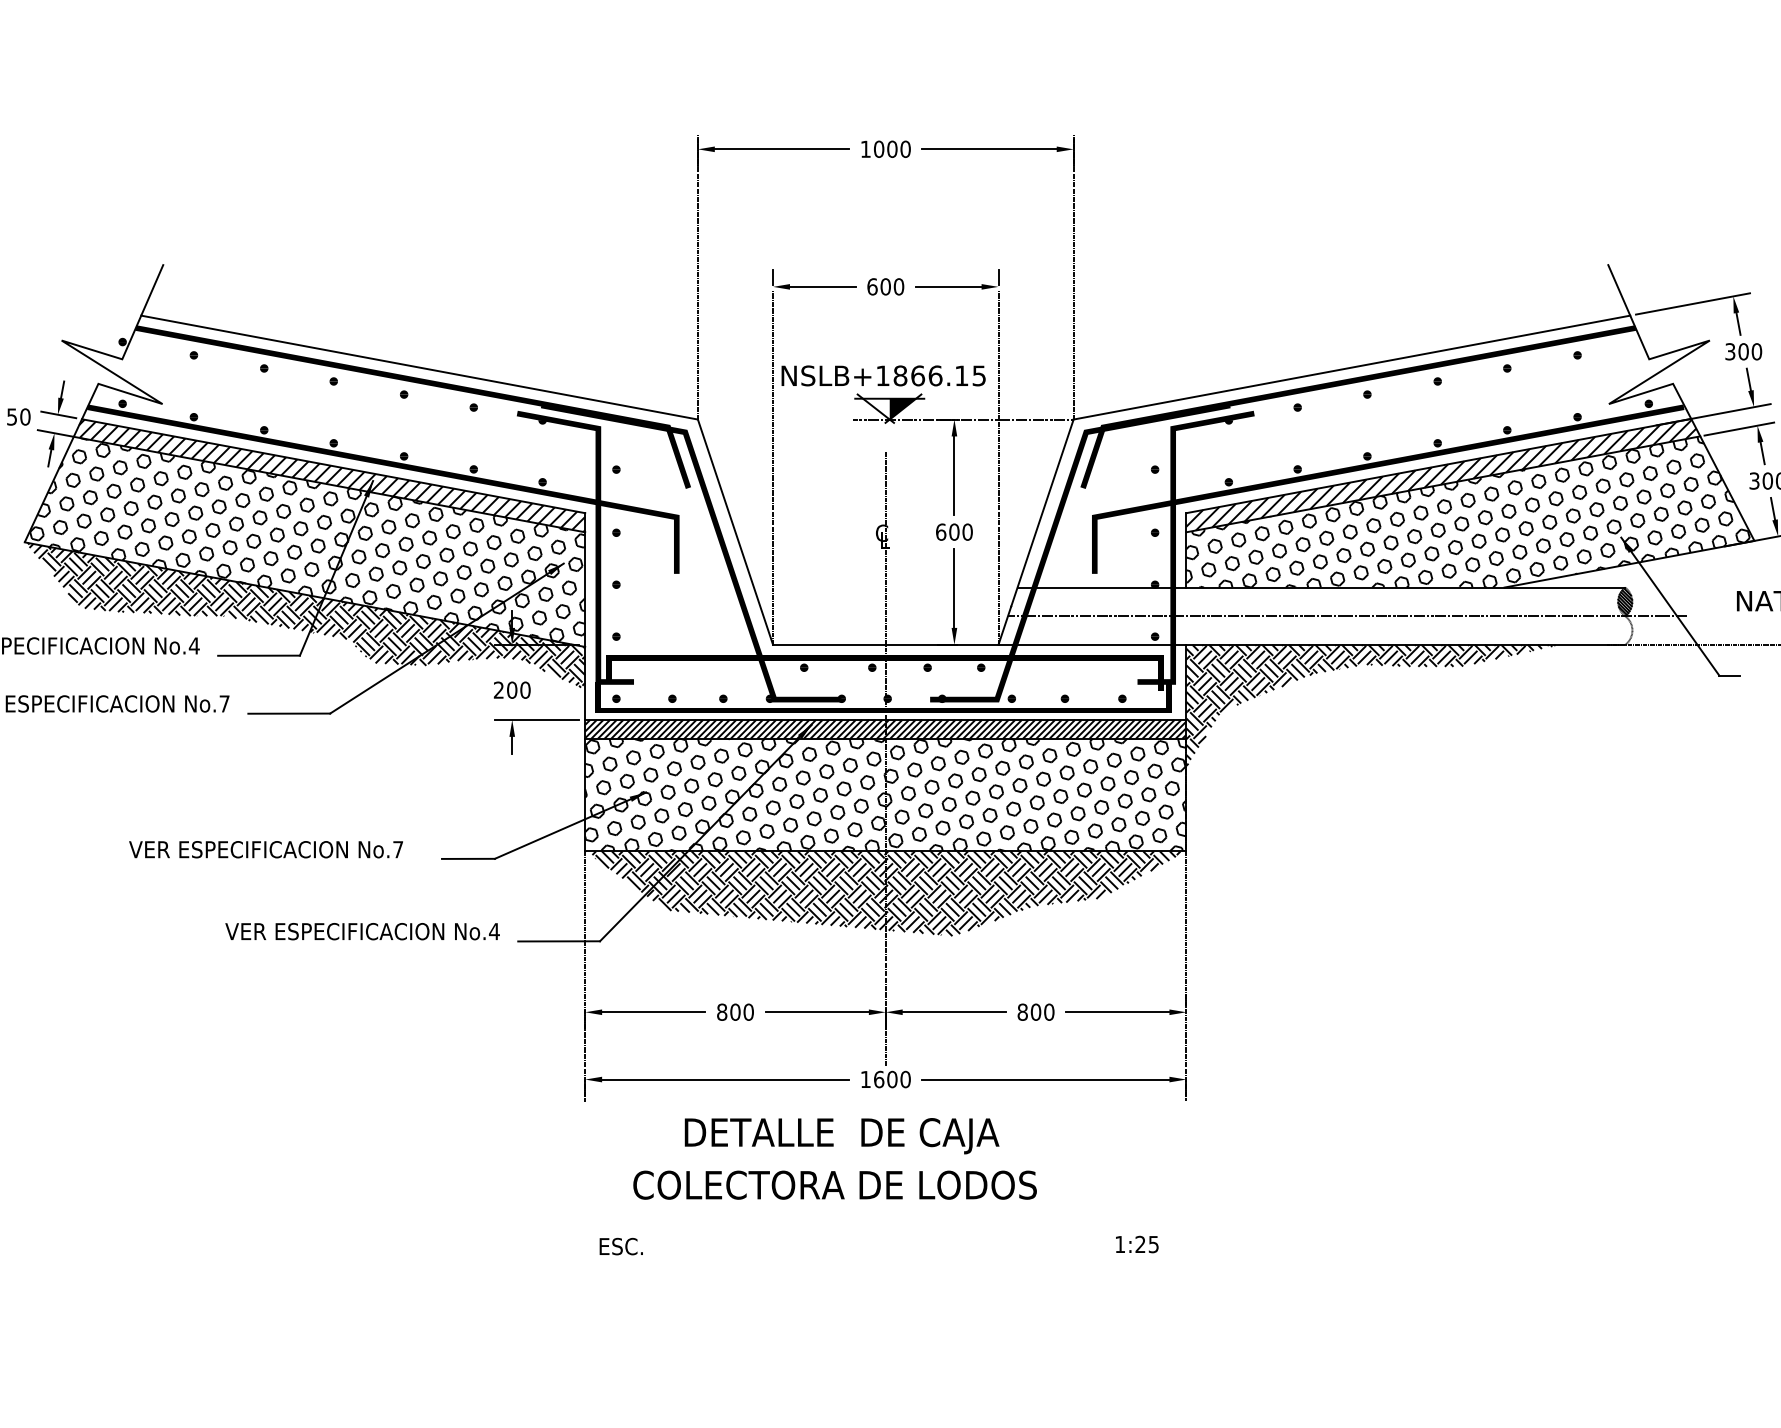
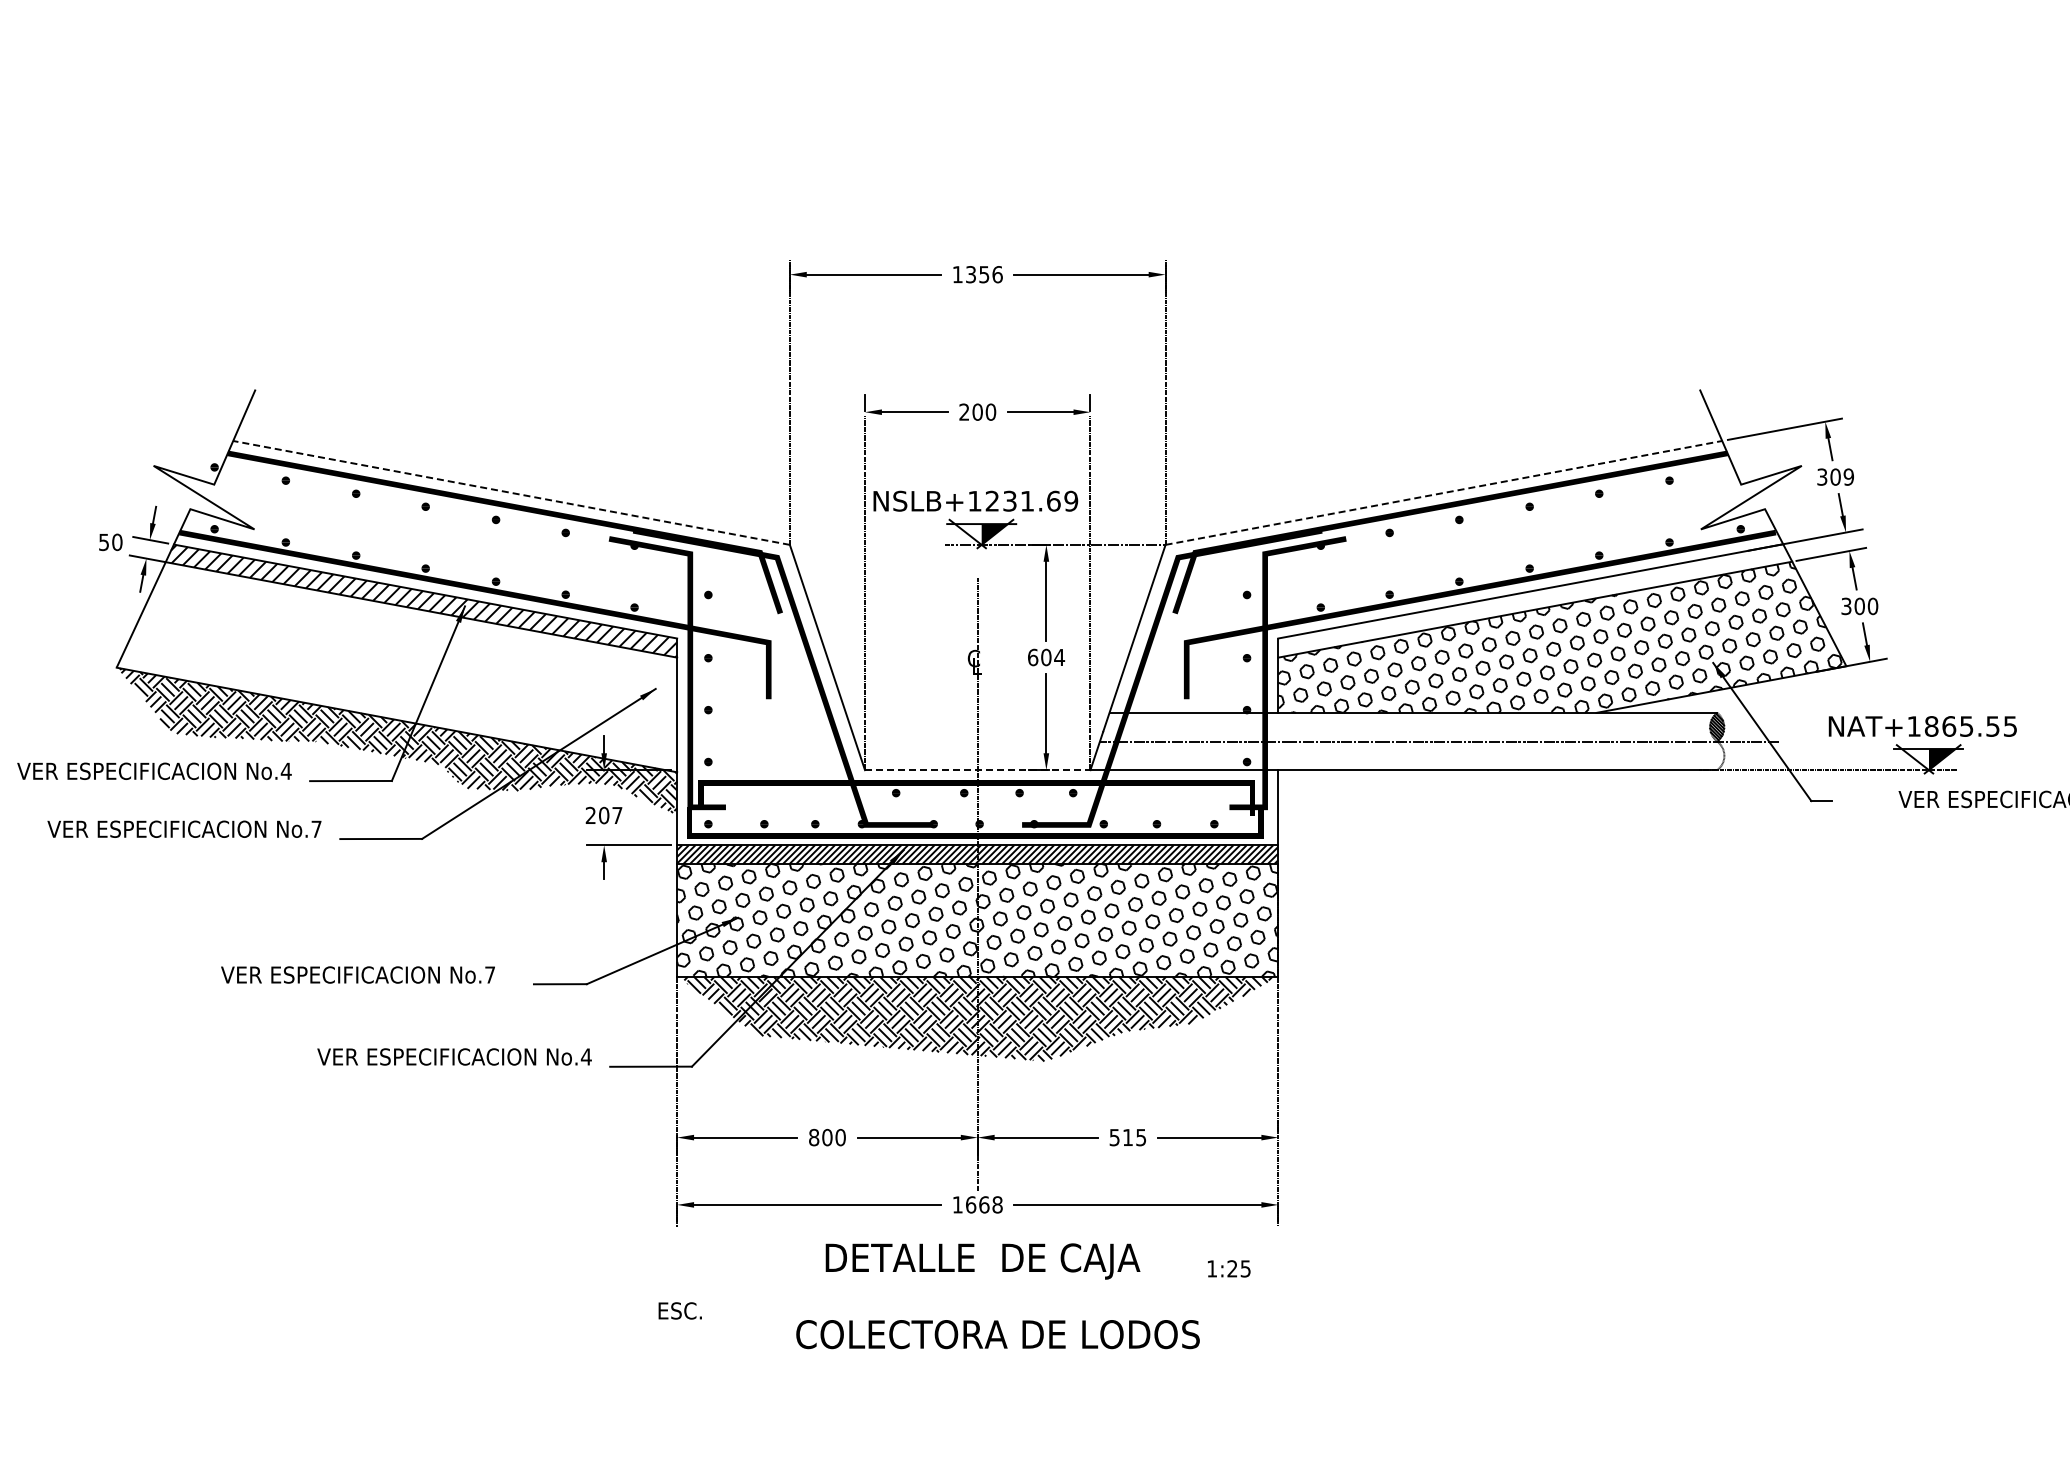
text: (891, 149) -> (983, 274), 1000 -> 1356
text: (872, 286) -> (964, 411), 600 -> 200
text: (1756, 351) -> (1848, 476), 300 -> 309
line: (419, 367) -> (511, 492), solid -> dashed
line: (1352, 367) -> (1444, 492), solid -> dashed
text: (939, 375) -> (1031, 500), NSLB+1866.15 -> NSLB+1231.69
hatch: (1441, 475) -> (1533, 600), removed
text: (967, 532) -> (1059, 657), 600 -> 604
hatch: (307, 540) -> (399, 665), removed
line: (885, 645) -> (977, 770), solid -> dashed
text: (525, 690) -> (617, 815), 200 -> 207
hatch: (1370, 705) -> (1462, 830), removed
text: (1035, 1012) -> (1127, 1137), 800 -> 515
text: (898, 1079) -> (990, 1204), 1600 -> 1668
text: (841, 1136) -> (982, 1261), moved
text: (834, 1185) -> (997, 1334), moved
text: (1137, 1244) -> (1229, 1268), moved
text: (620, 1246) -> (679, 1310), moved

